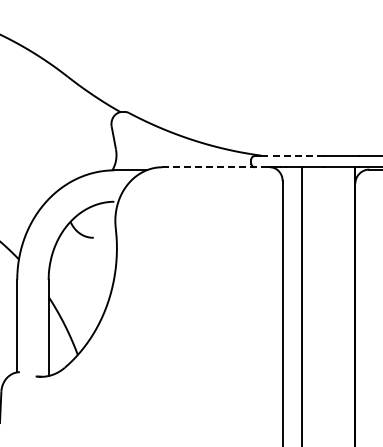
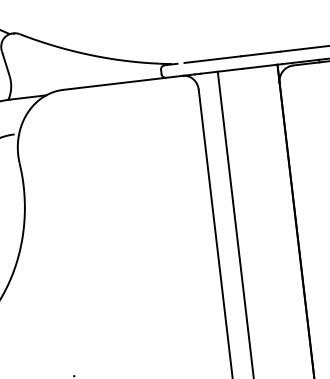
line: (298, 155) -> (212, 59), dashed -> solid
line: (215, 167) -> (122, 83), dashed -> solid

